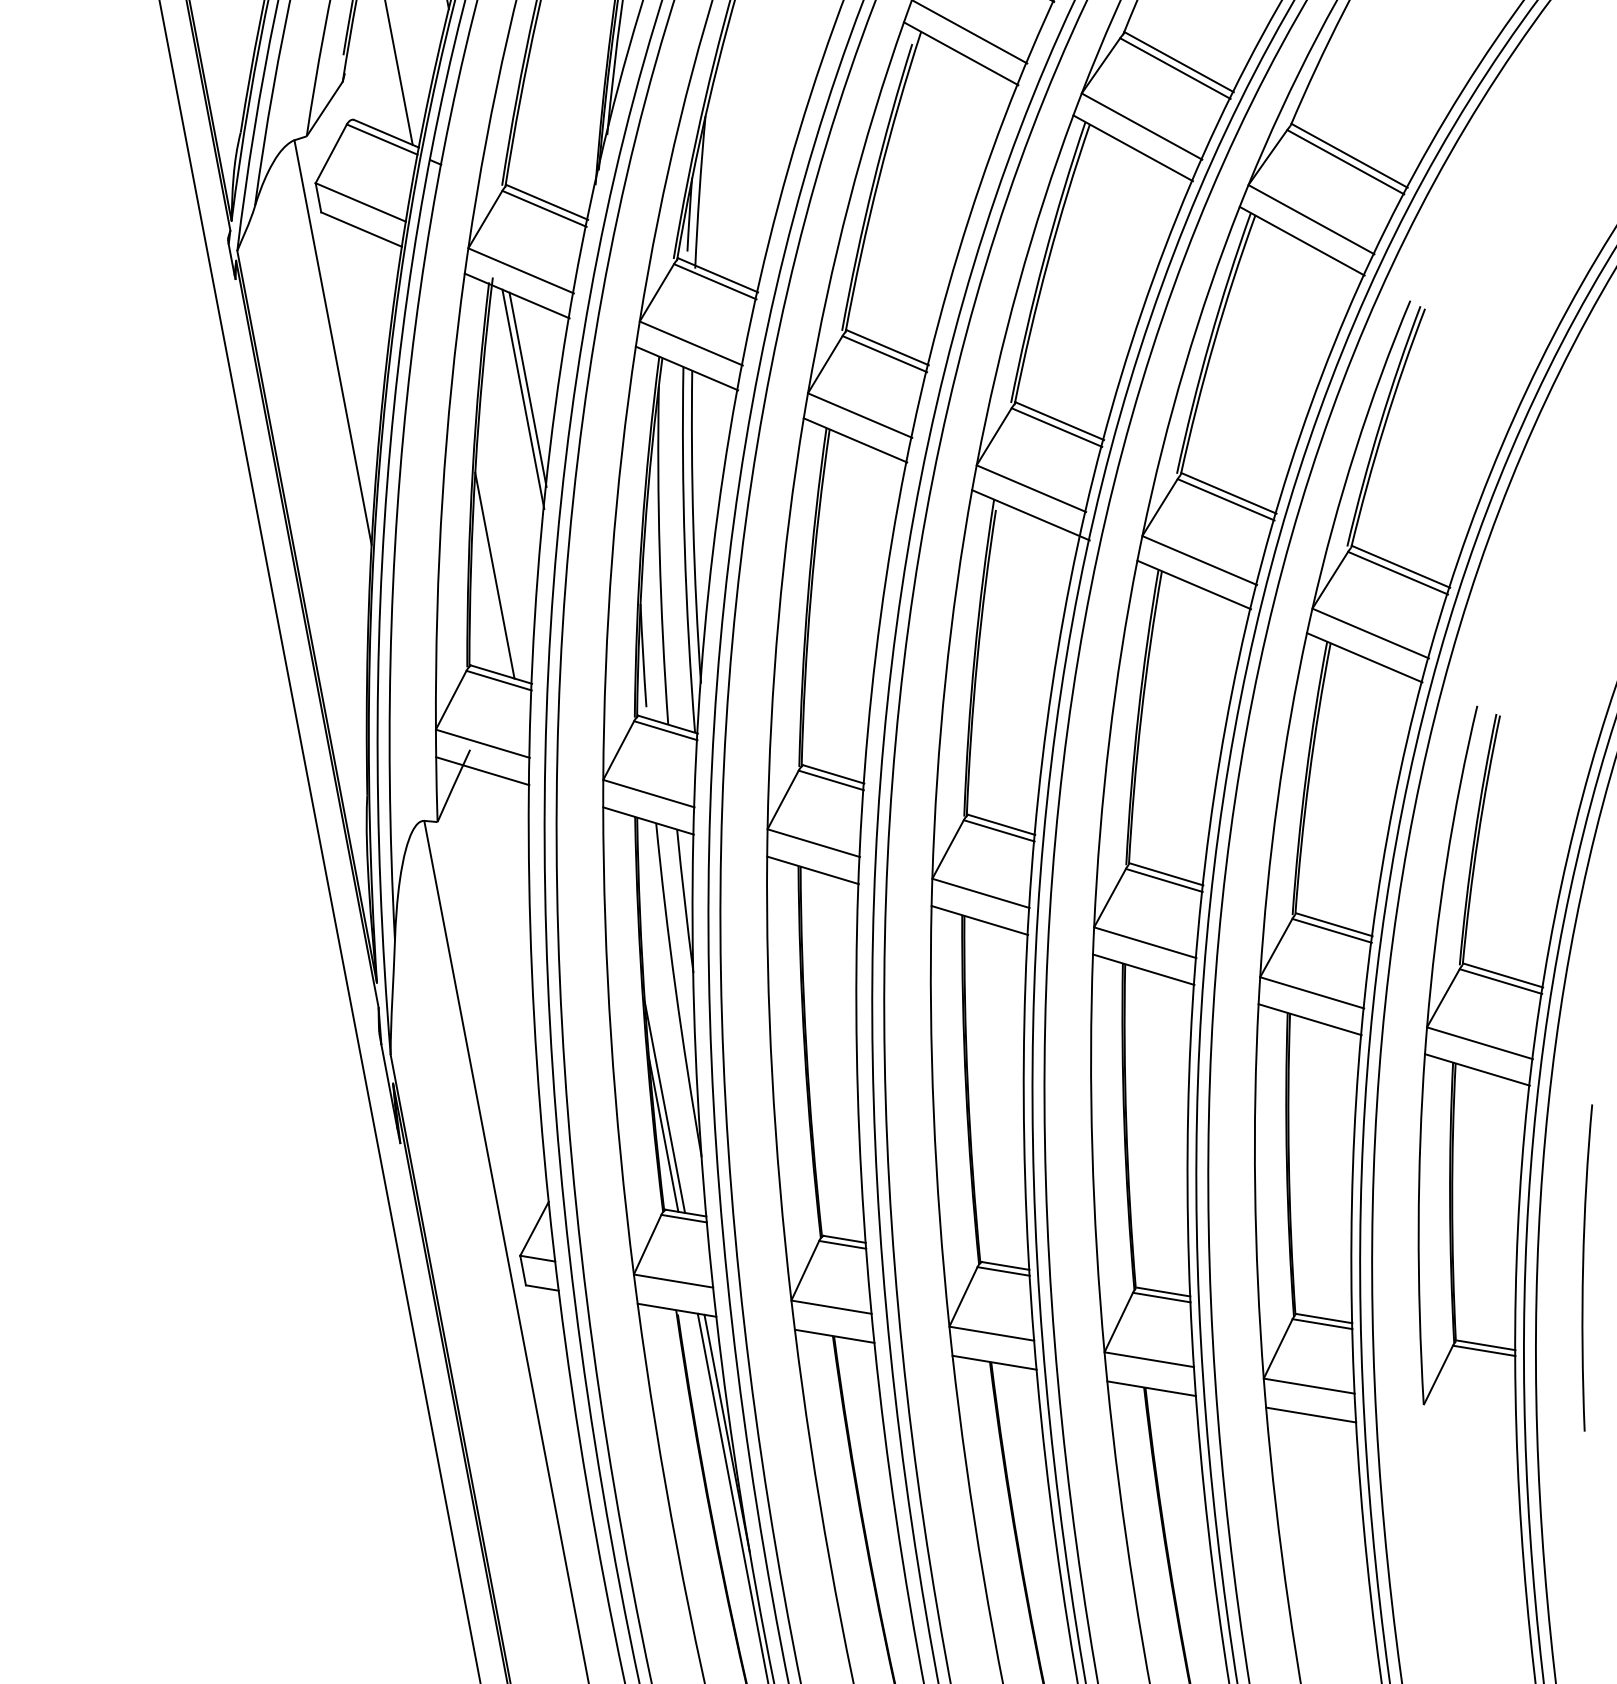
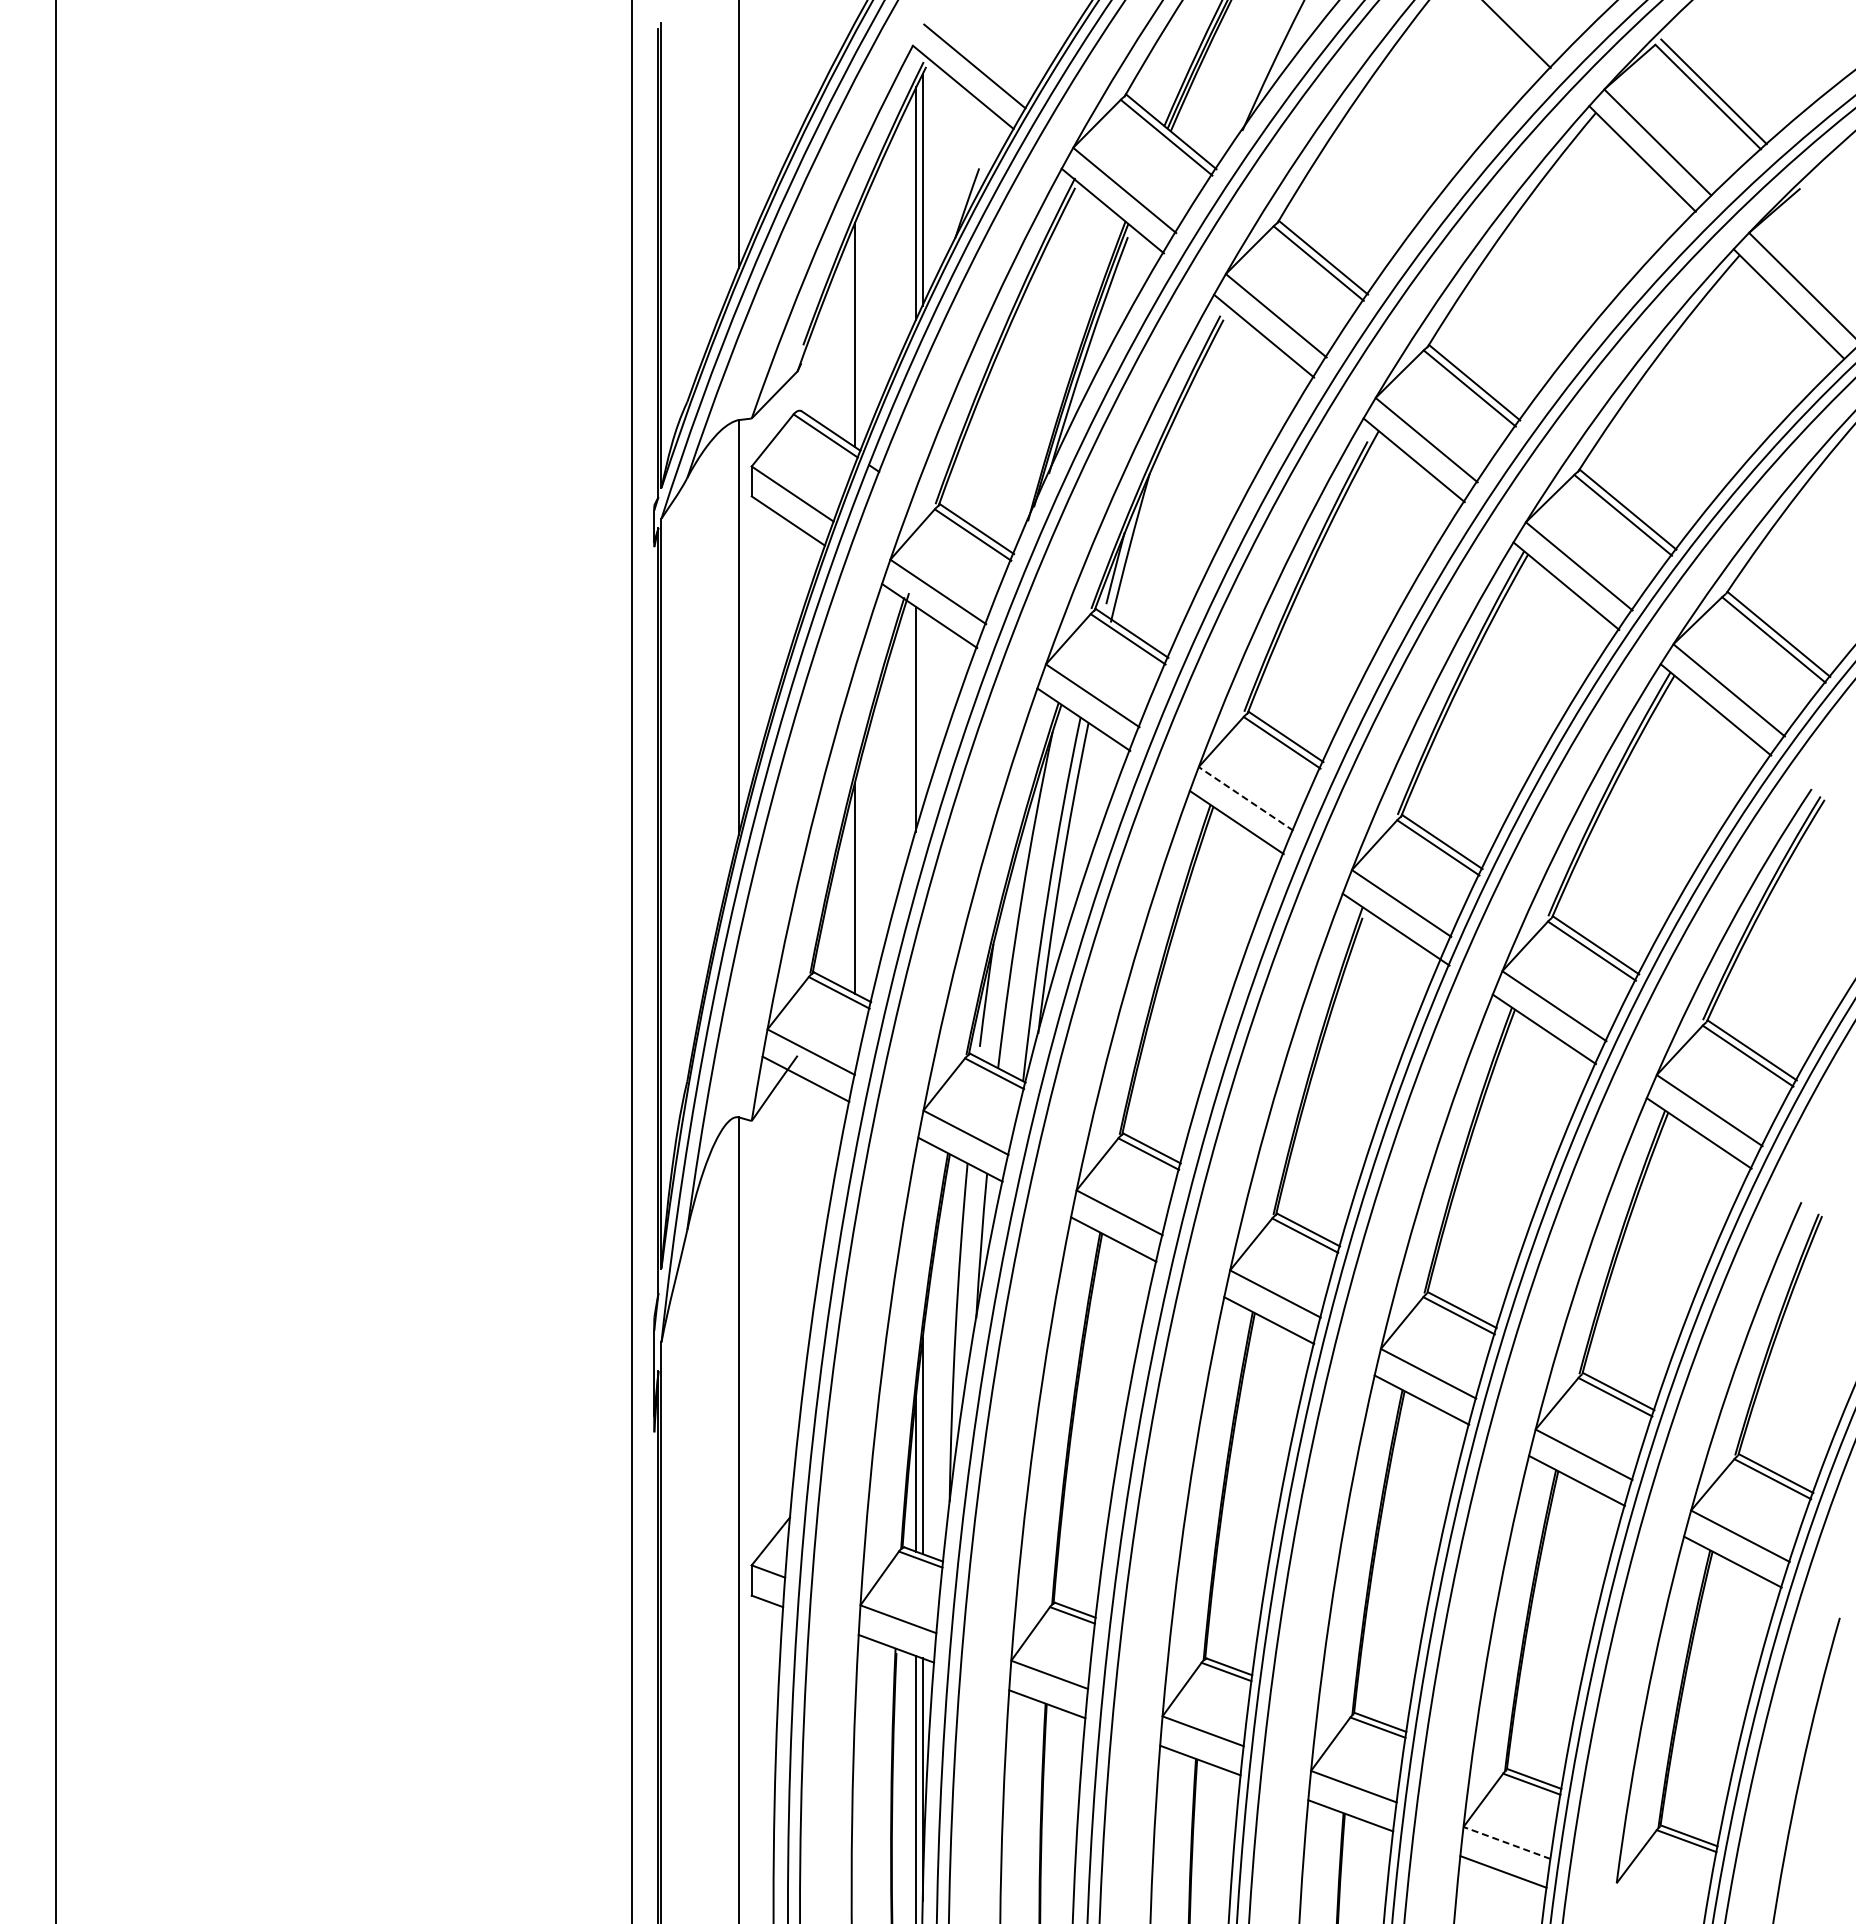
line: (527, 389) -> (922, 710), removed
line: (859, 415) -> (1245, 798), solid -> dashed
line: (1308, 1385) -> (1506, 1842), solid -> dashed

